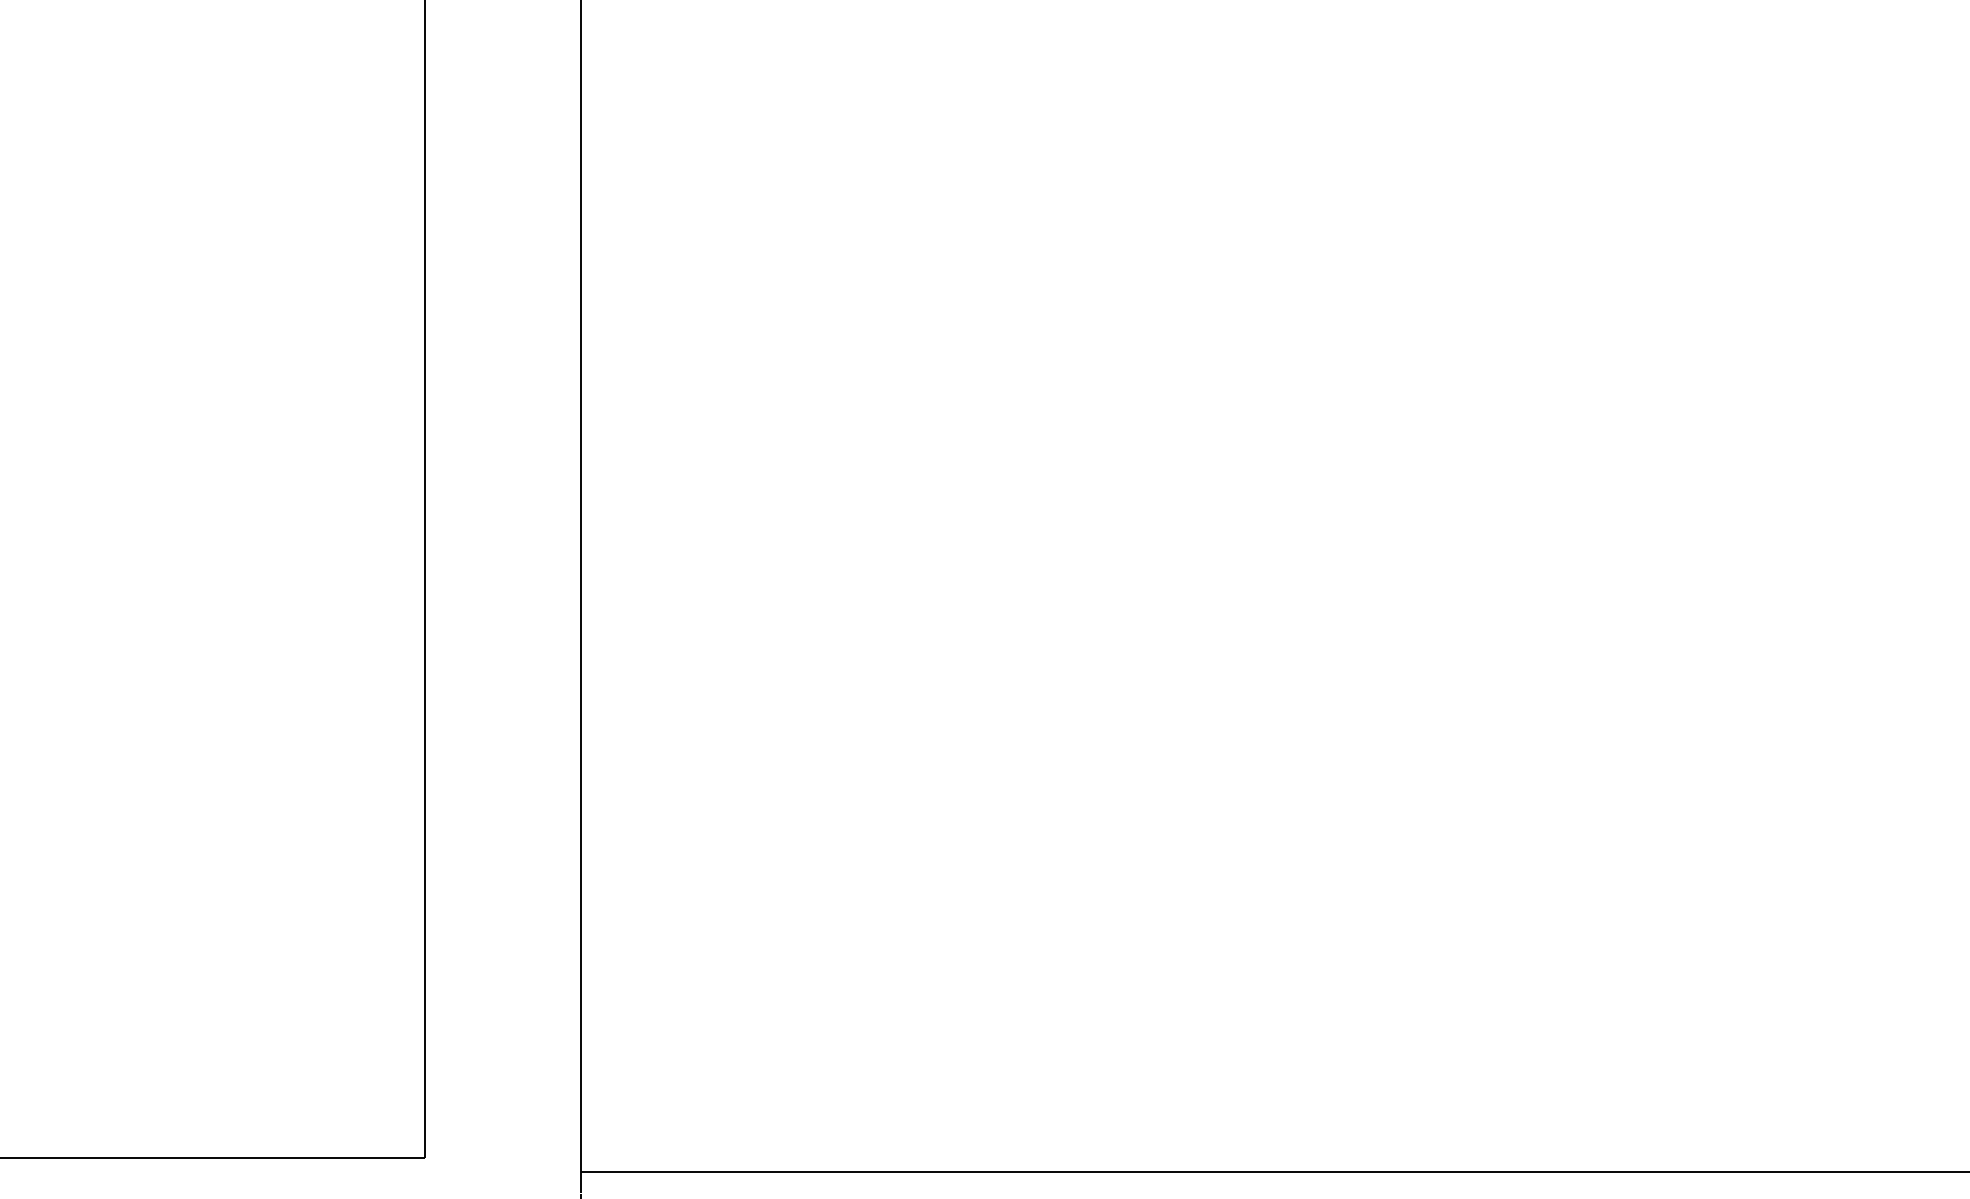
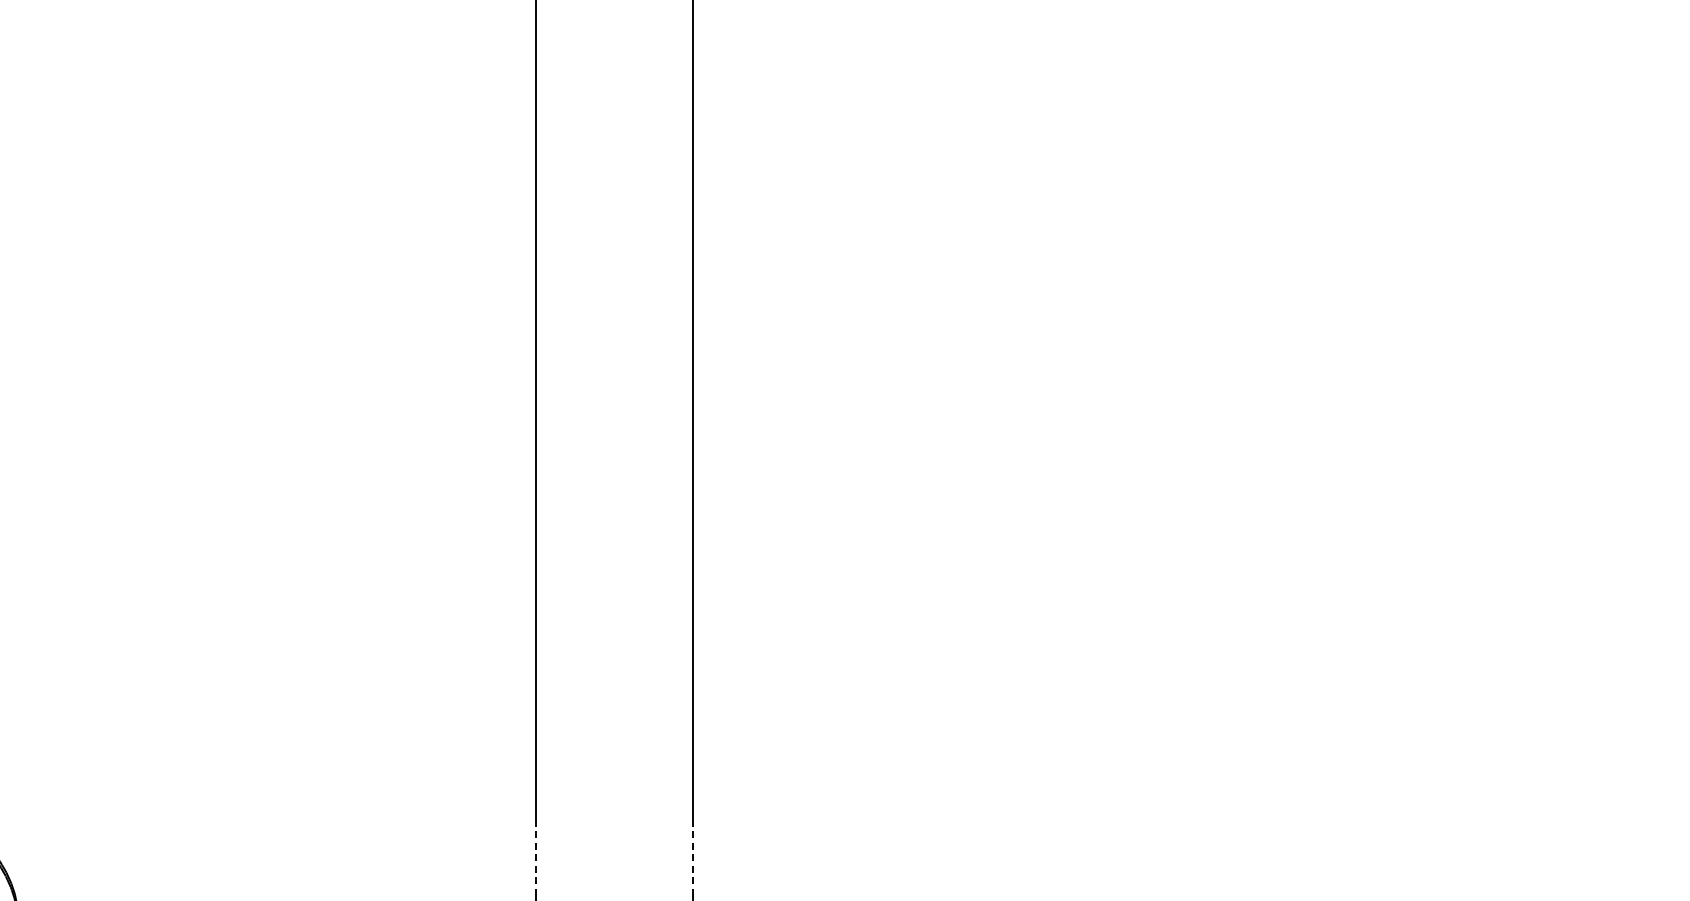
line: (424, 1068) -> (535, 856), solid -> dashed
line: (581, 1068) -> (692, 856), solid -> dashed

